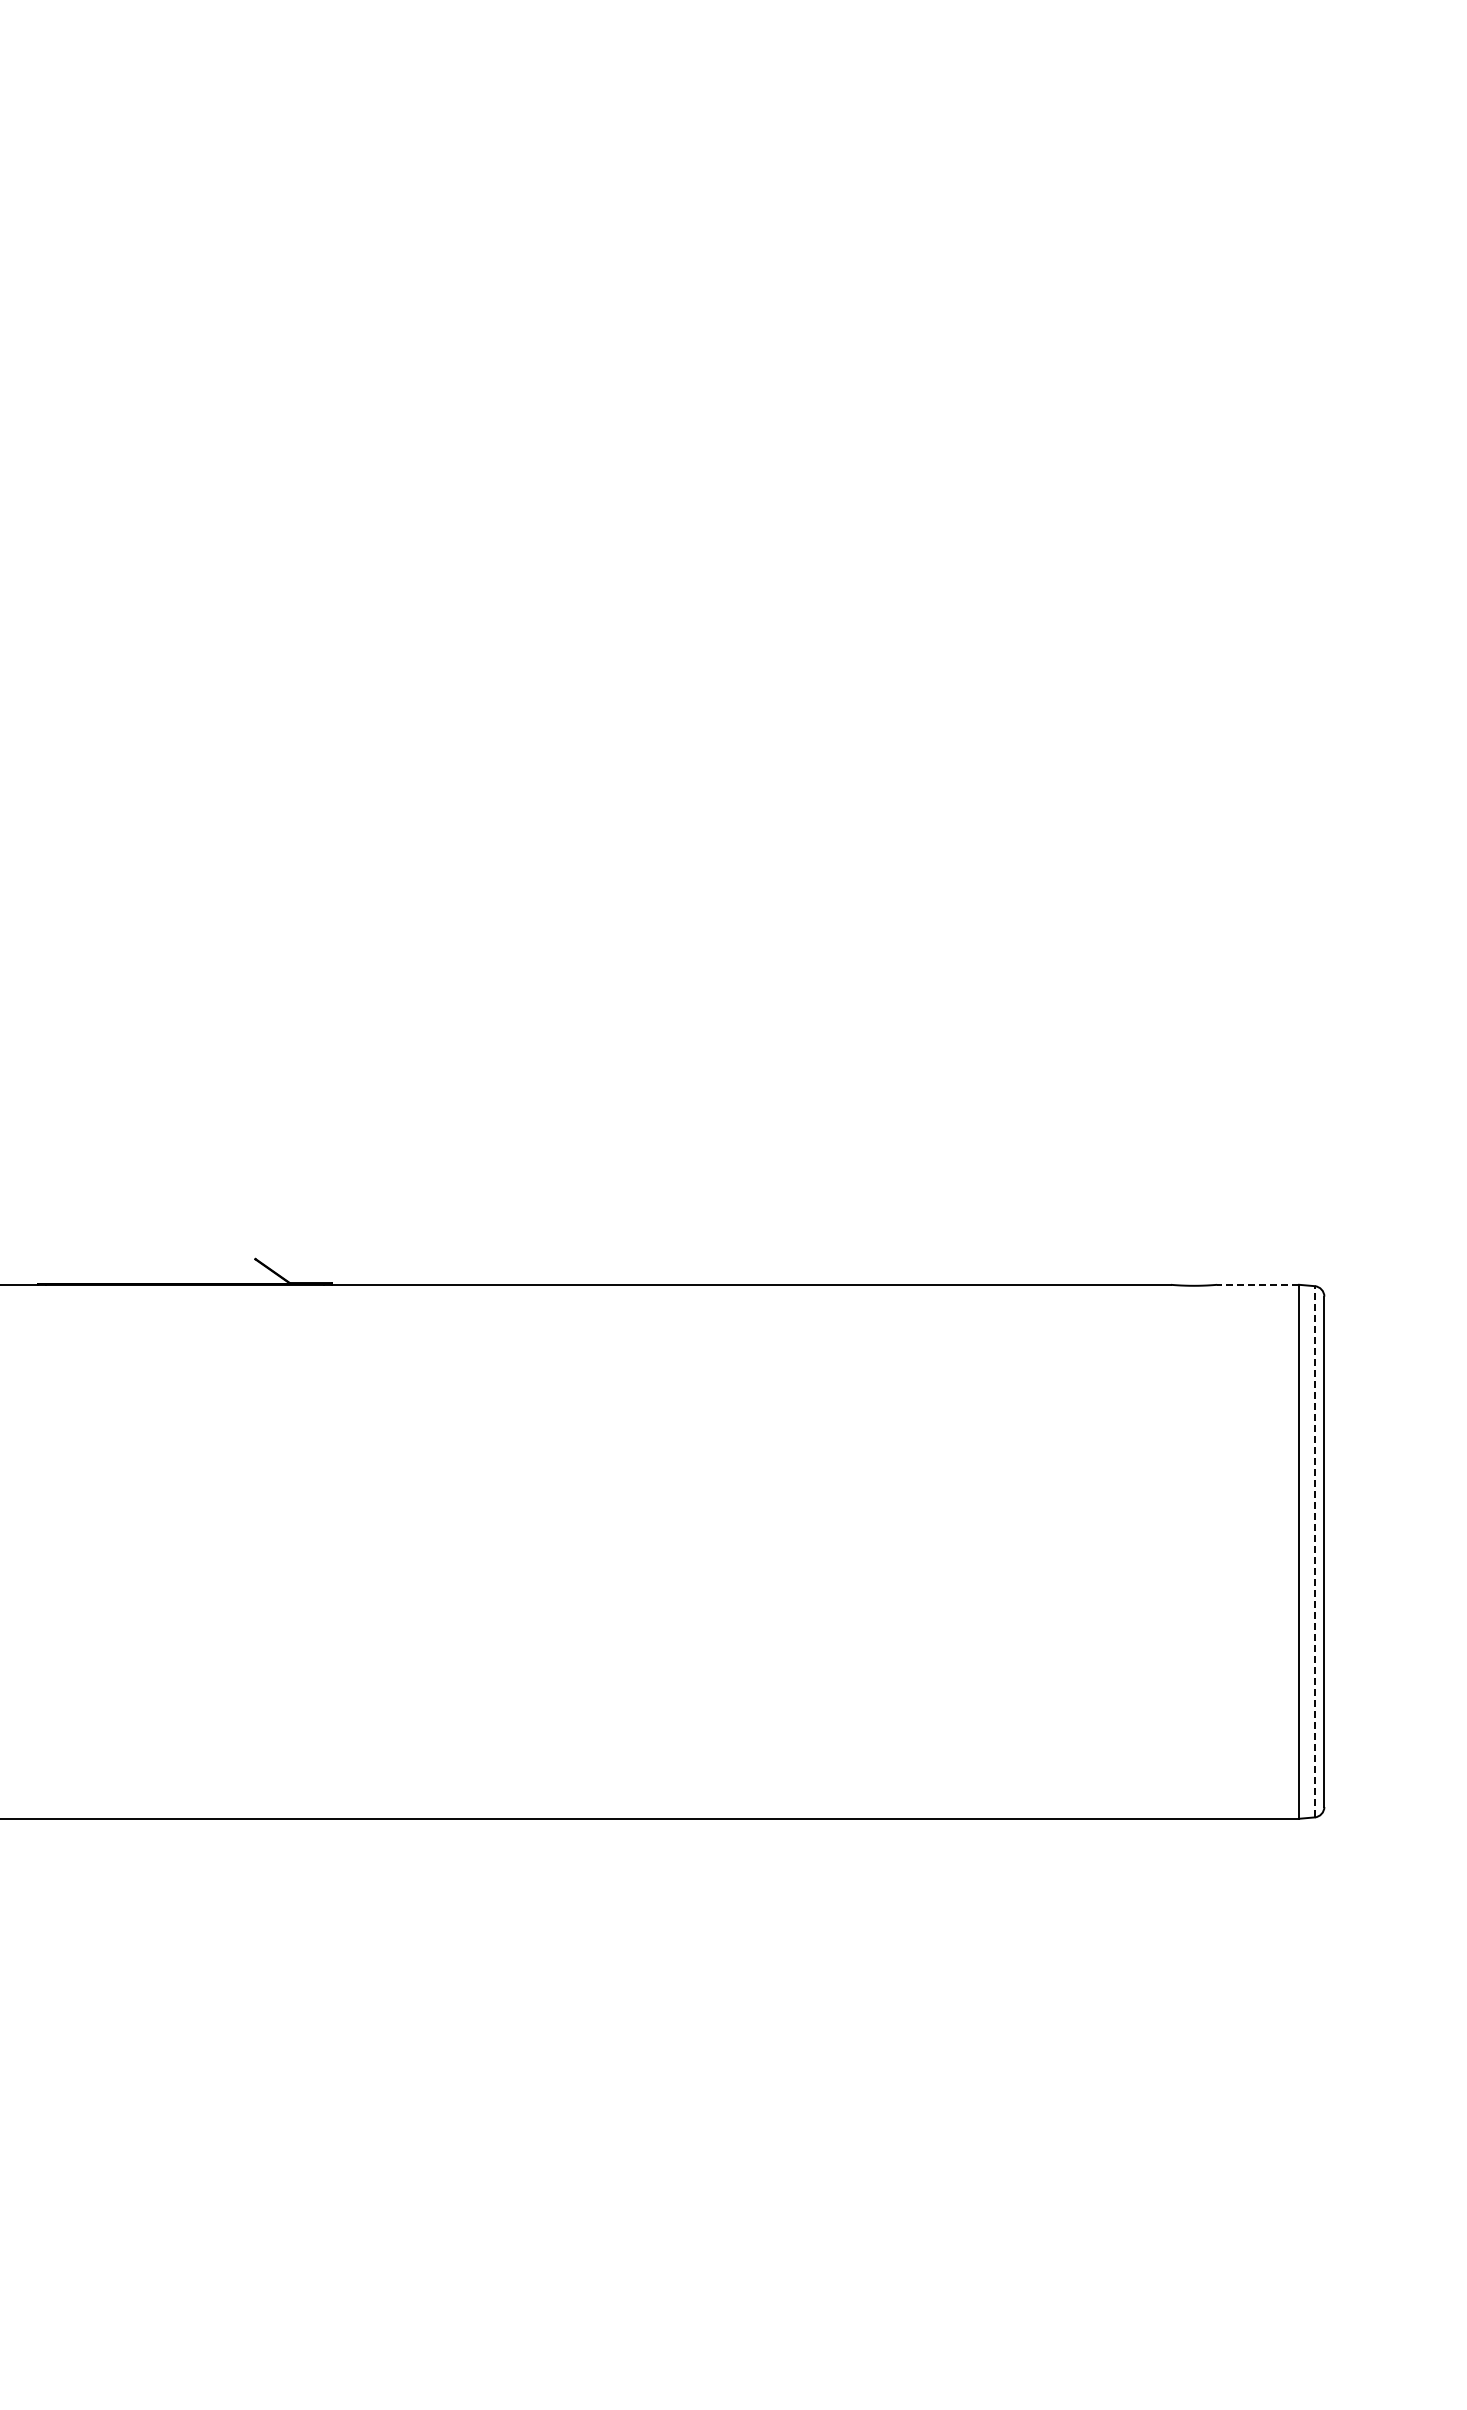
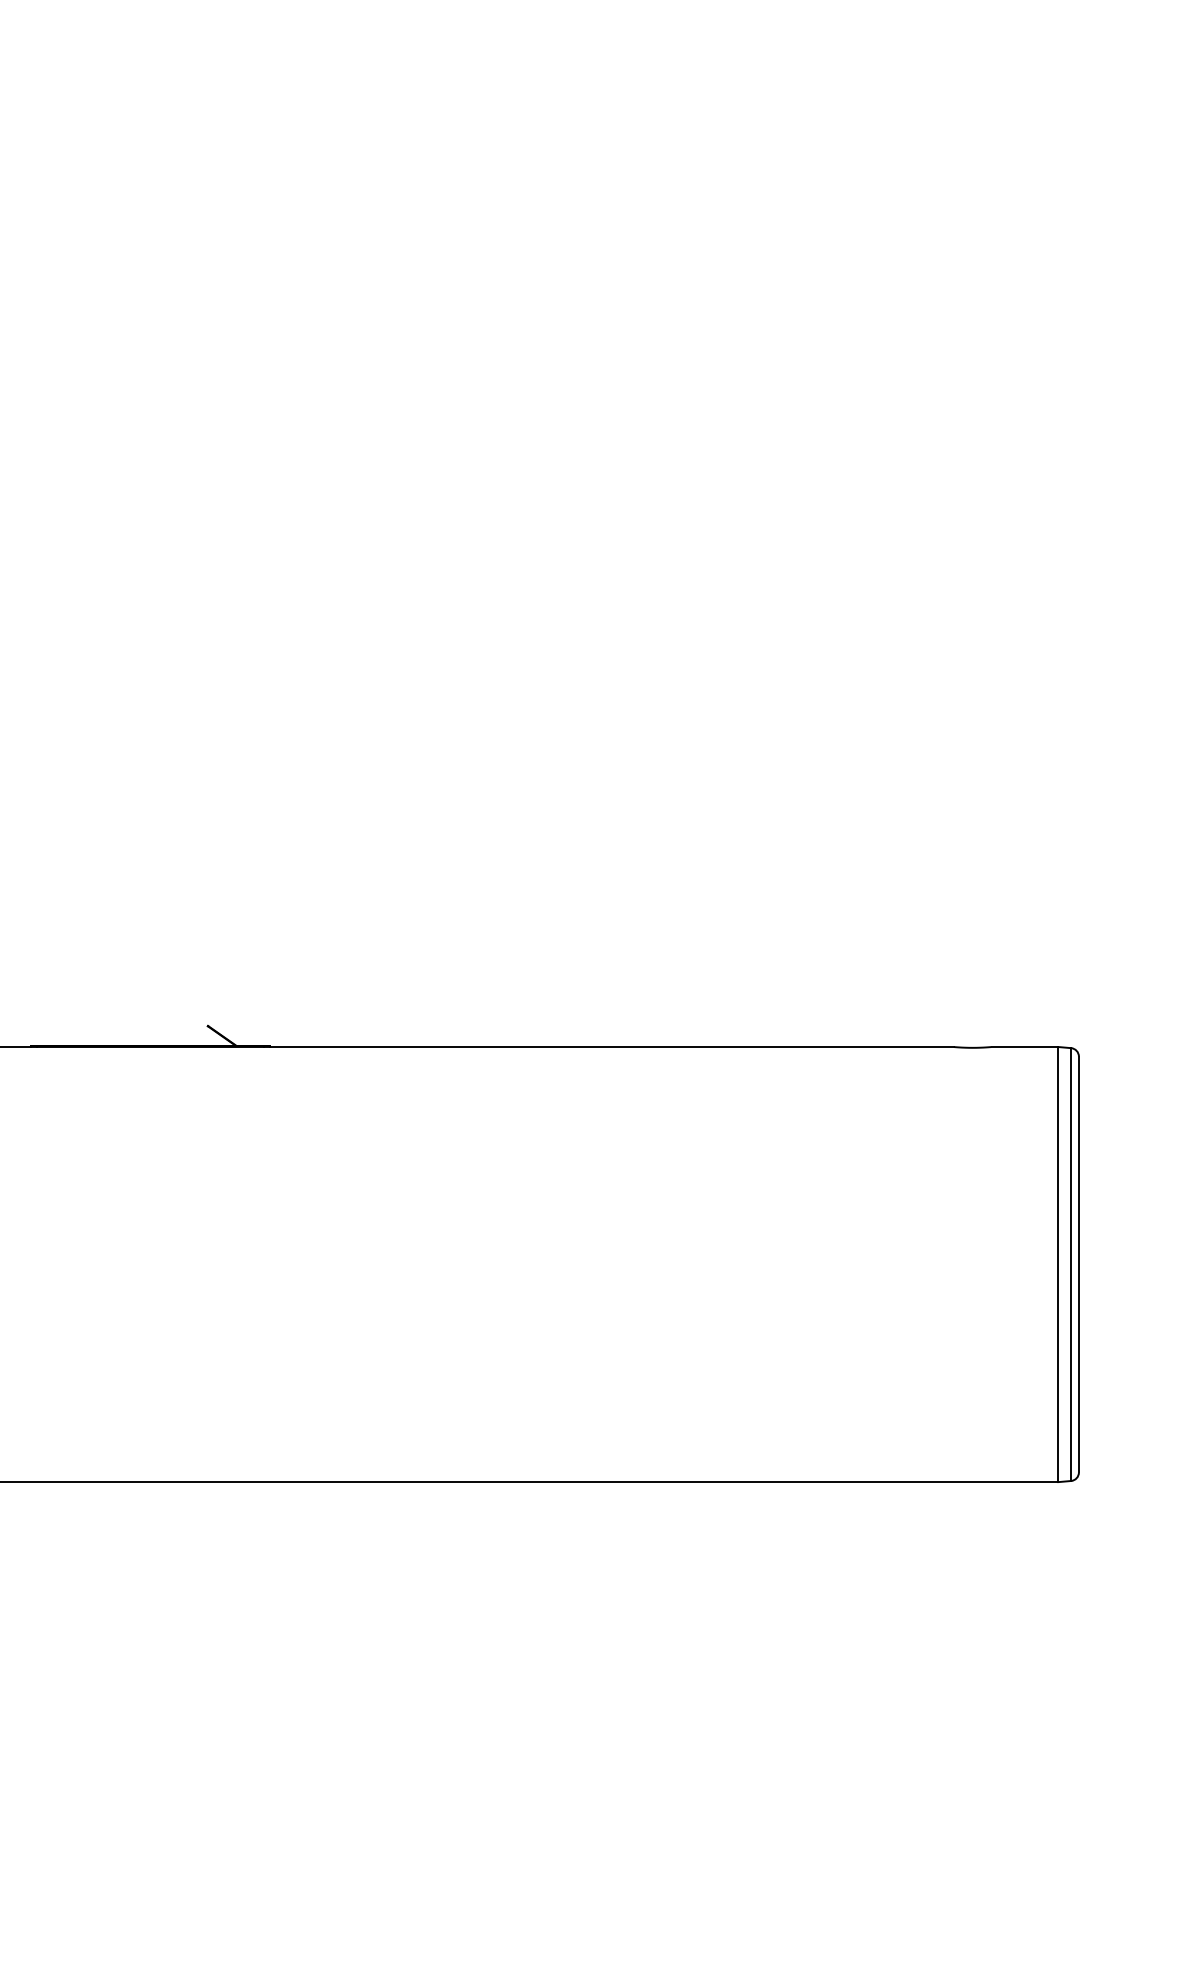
line: (1258, 1284) -> (1025, 1046), dashed -> solid
line: (1314, 1551) -> (1070, 1264), dashed -> solid

